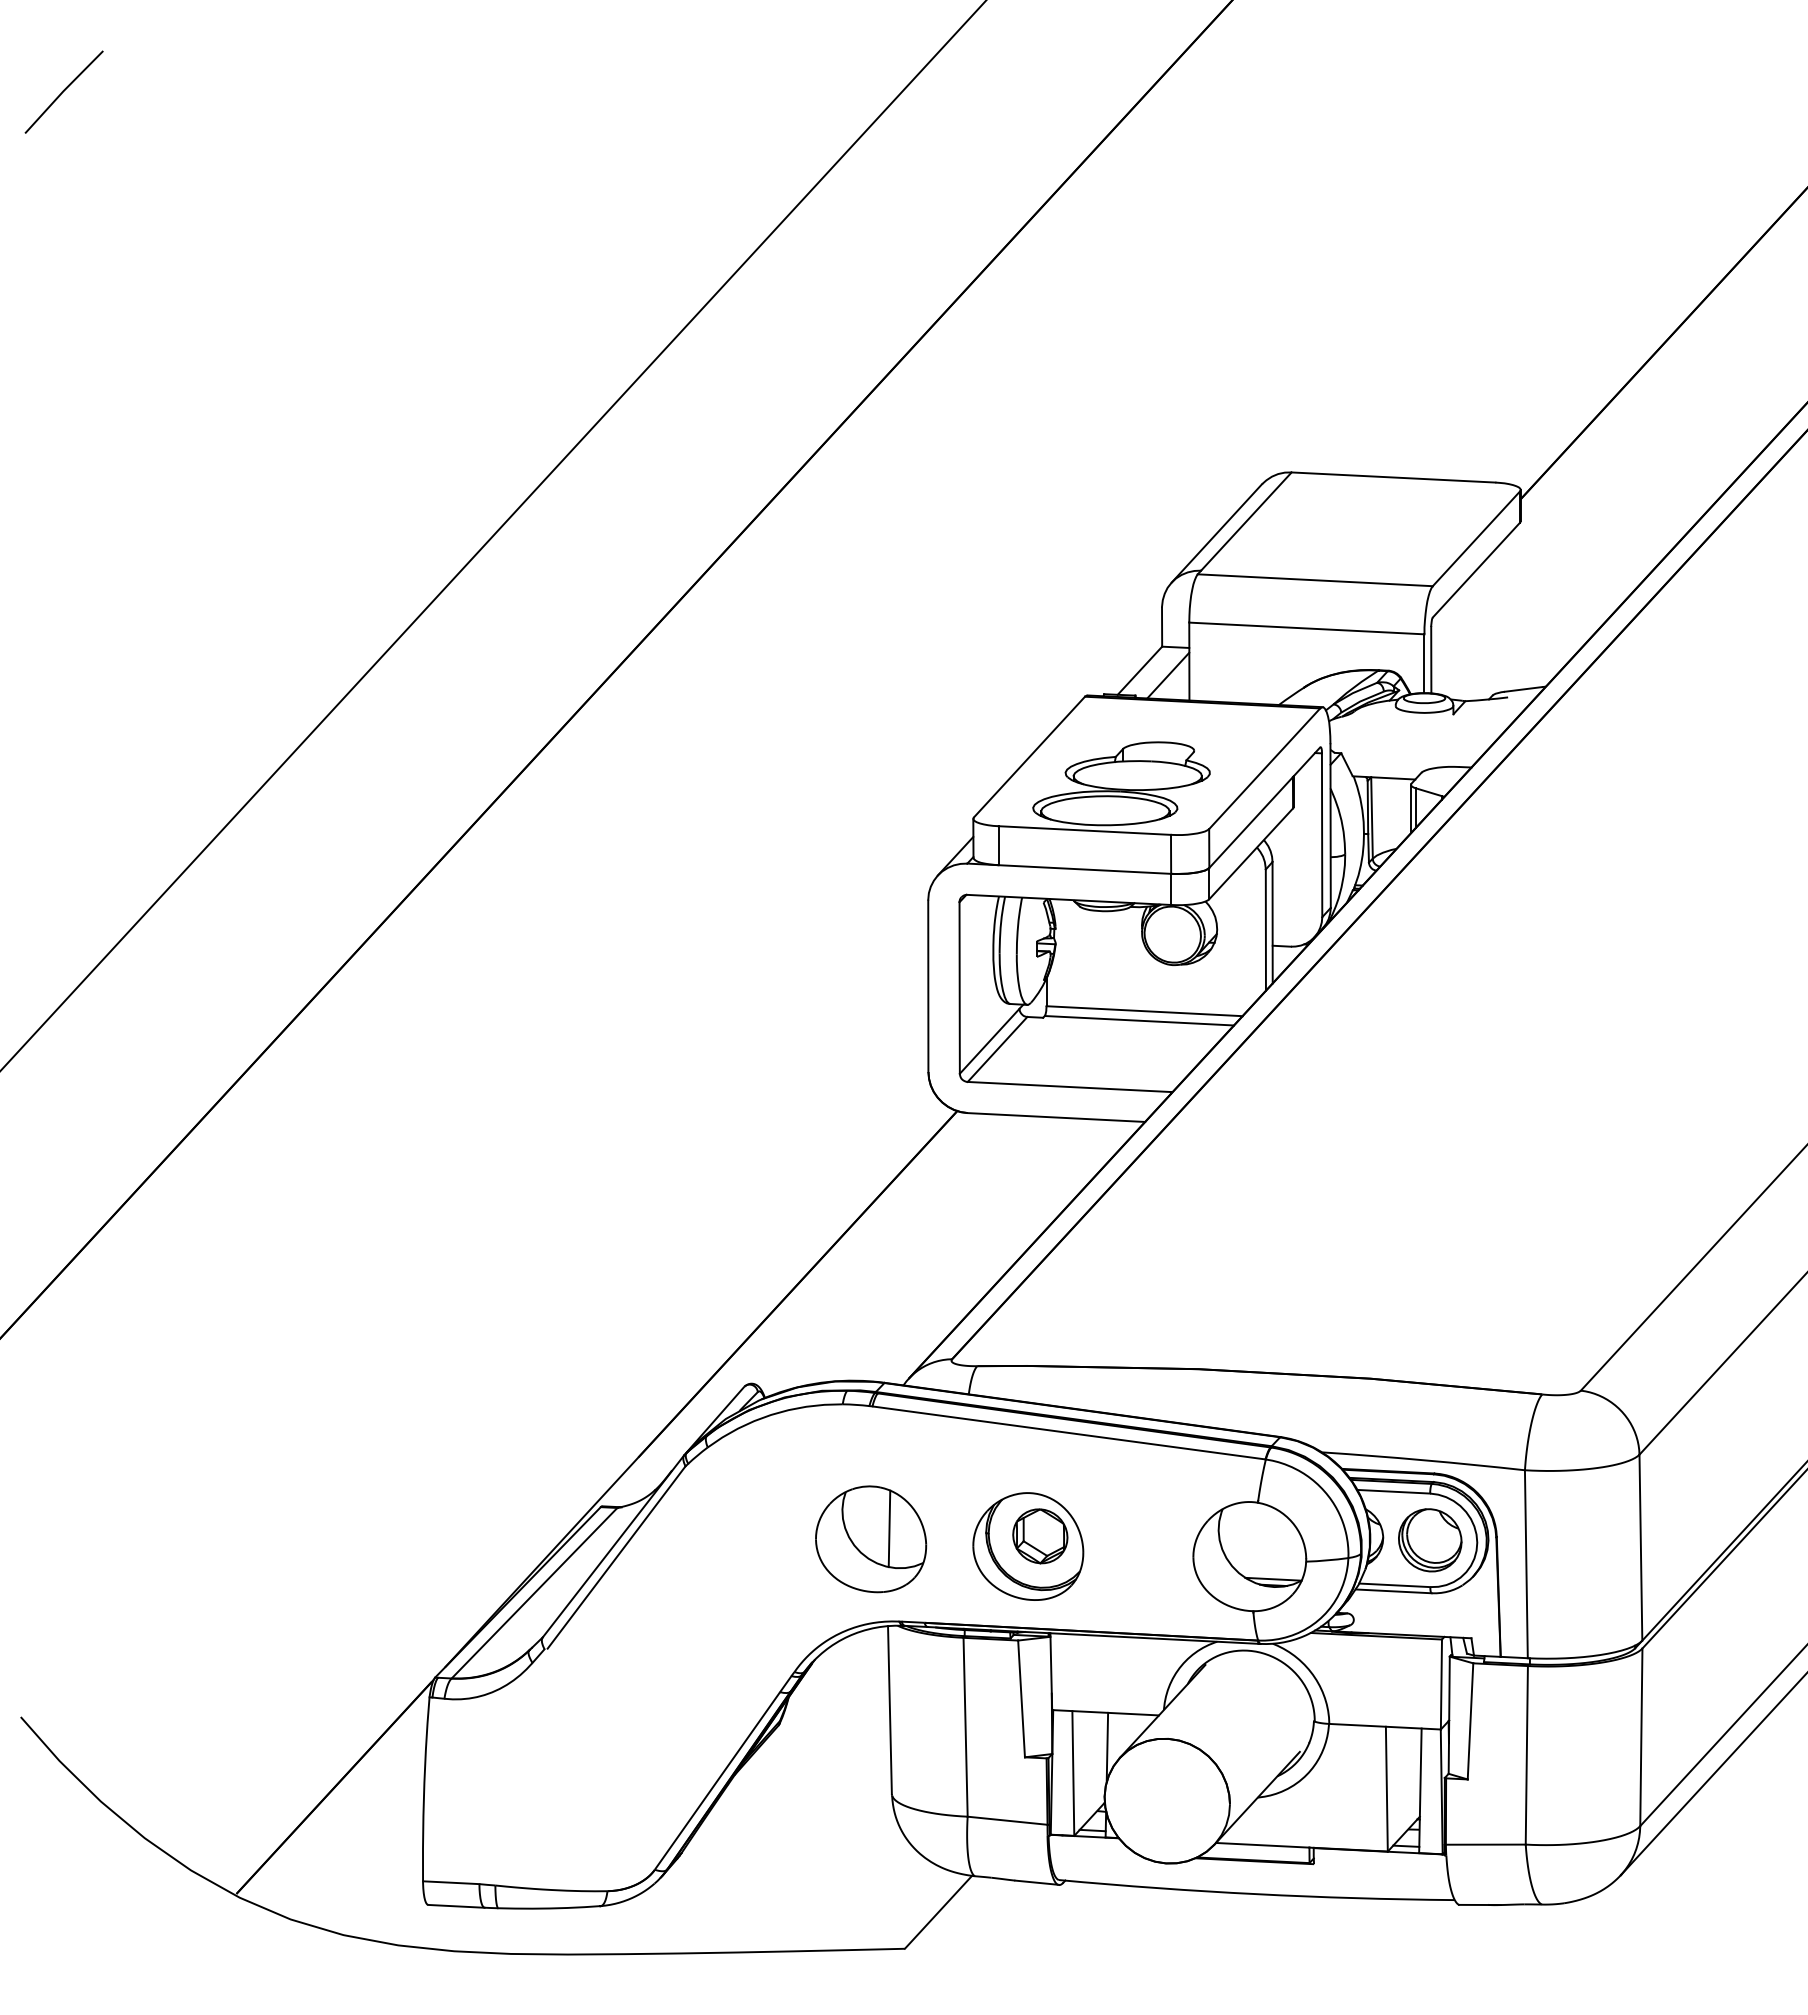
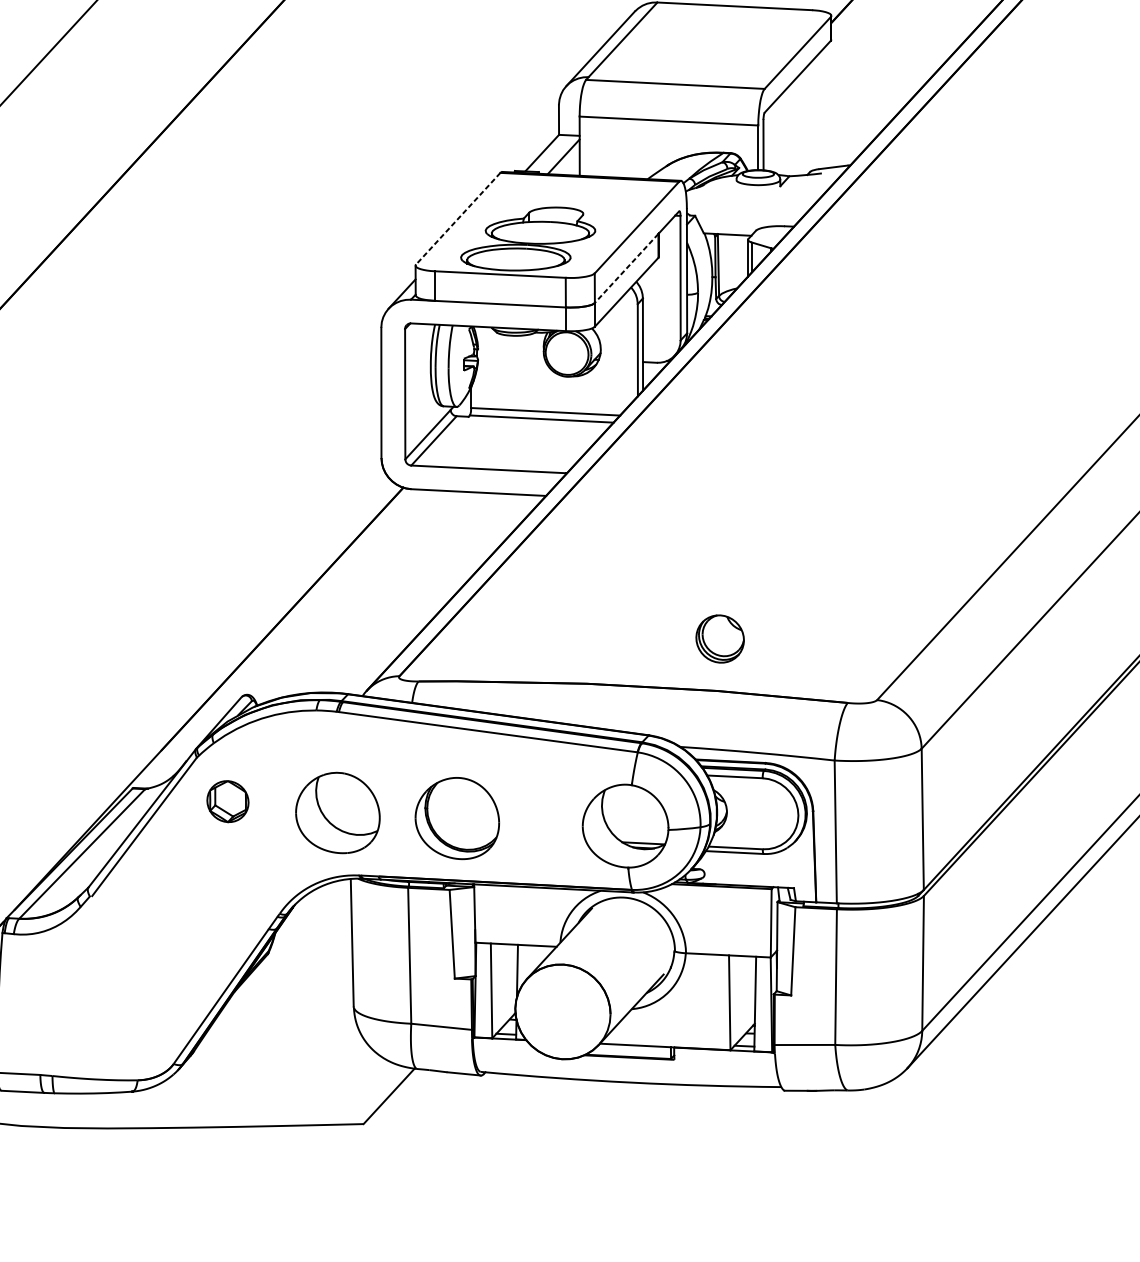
line: (1029, 756) -> (458, 218), solid -> dashed
line: (1251, 822) -> (626, 268), solid -> dashed
line: (889, 1528) -> (351, 804), removed
part: (1040, 1536) -> (228, 801), moved
part: (1430, 1540) -> (720, 639), moved

